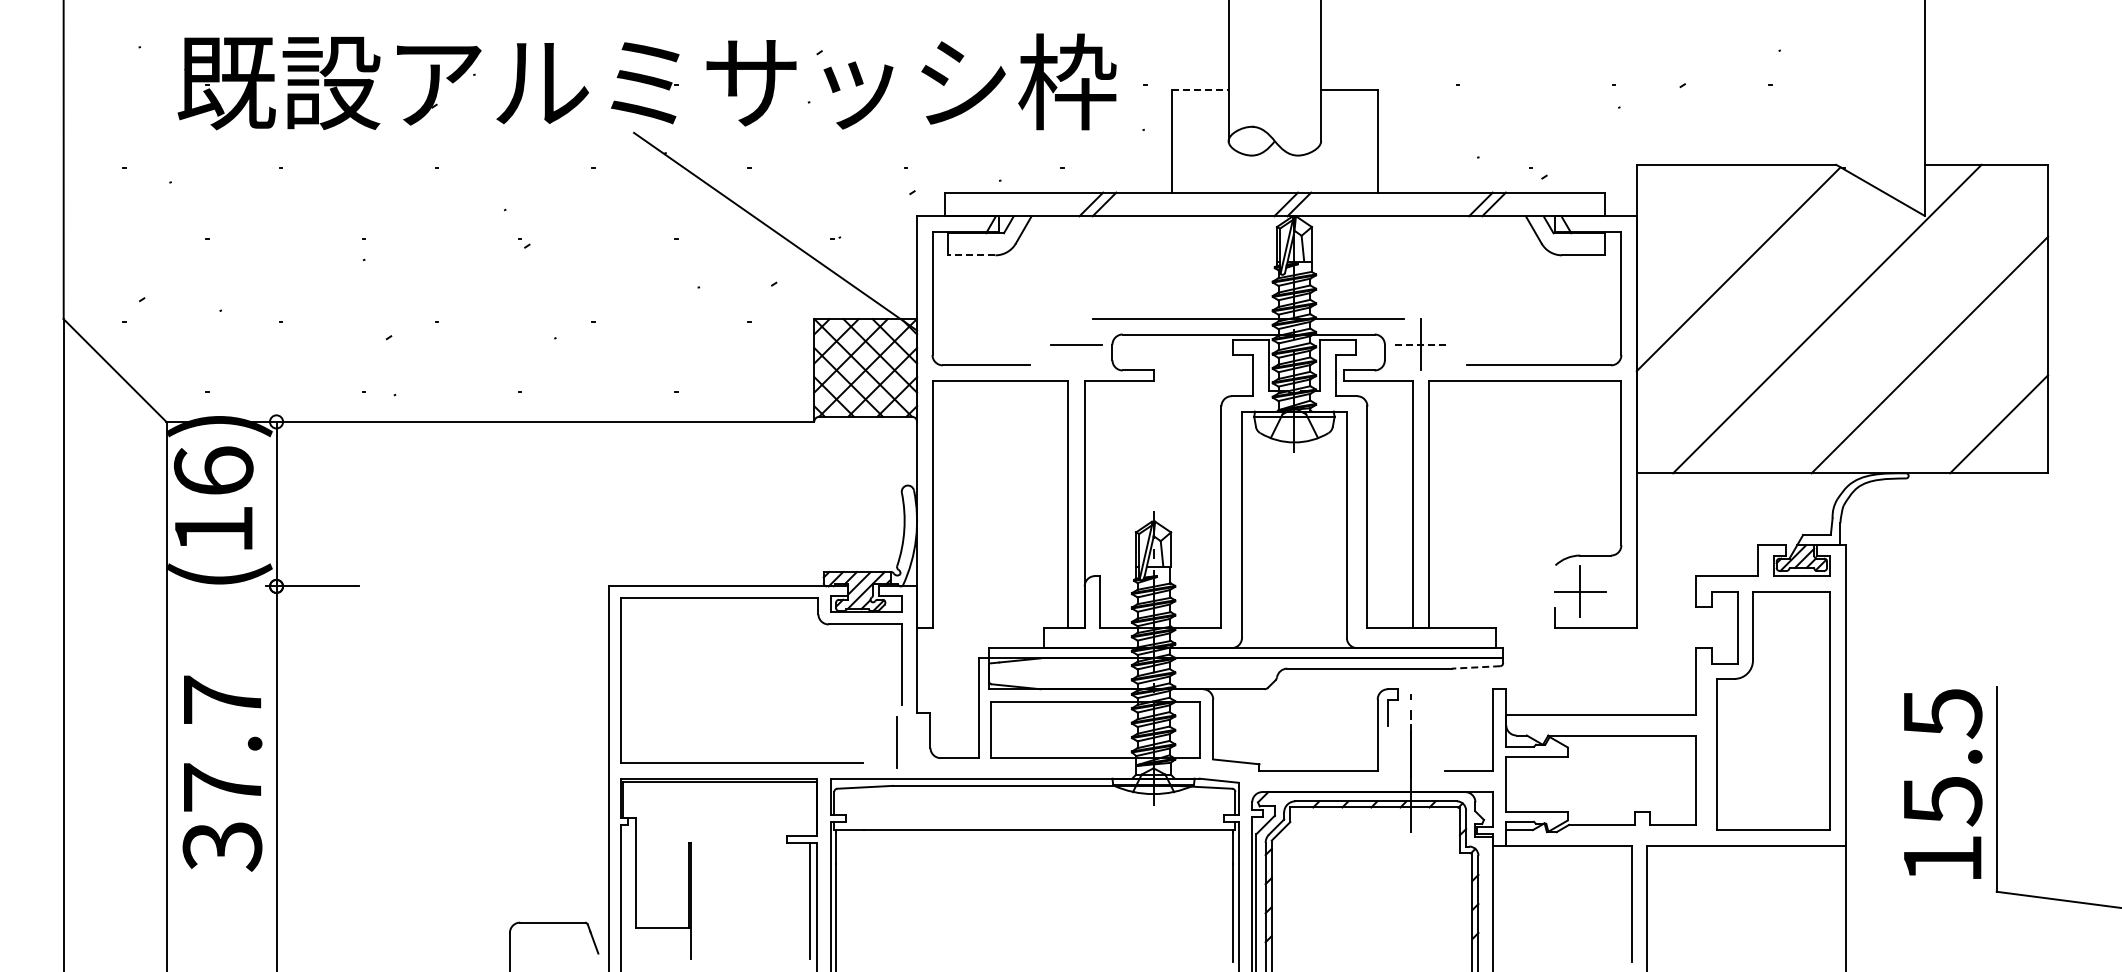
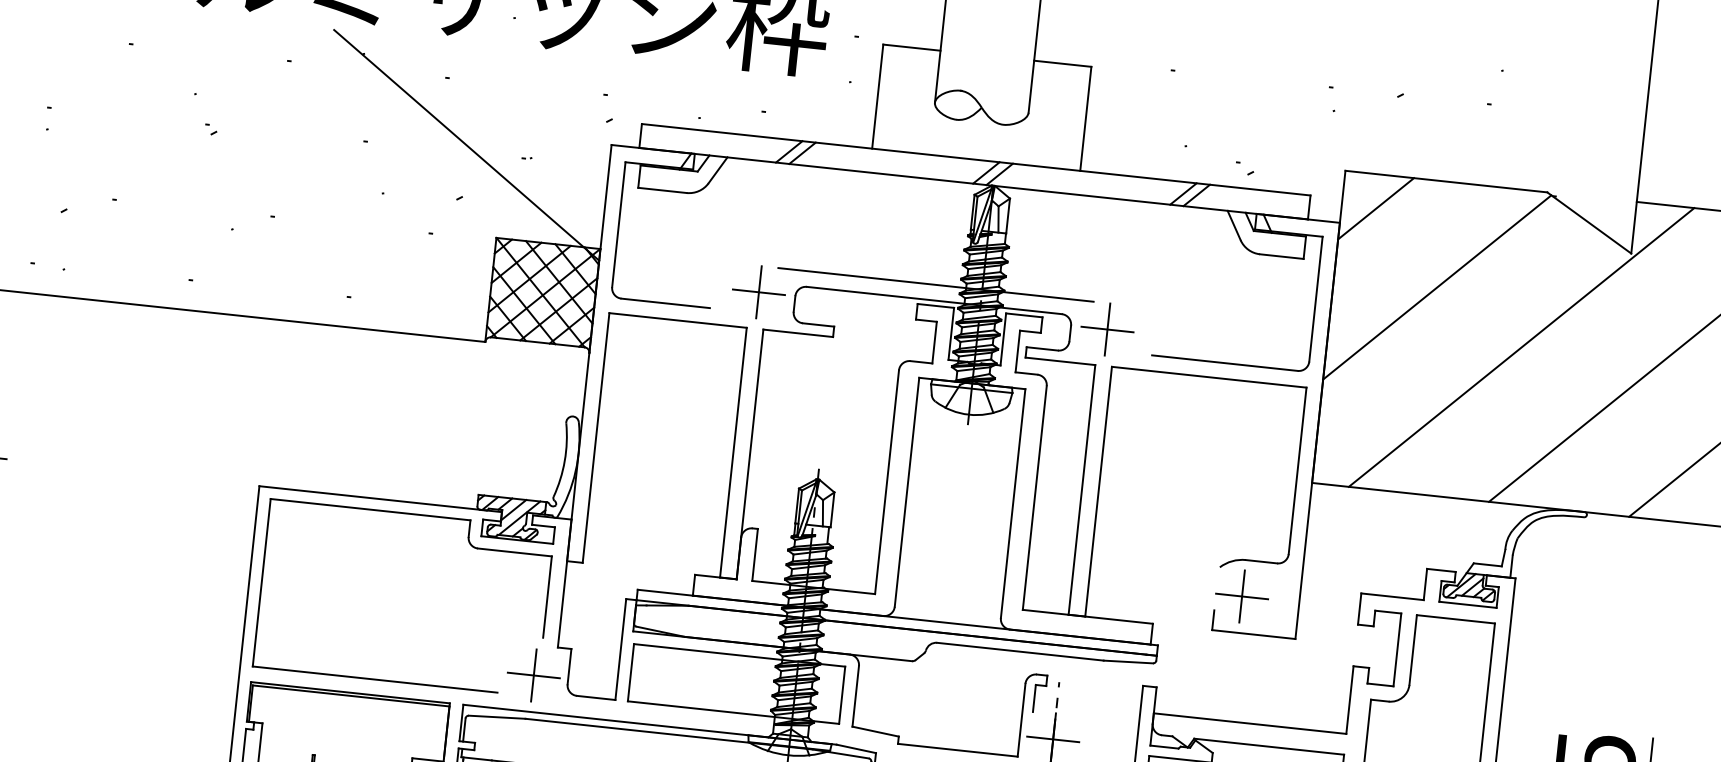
line: (1200, 89) -> (912, 47), dashed -> solid
line: (1670, 198) -> (1375, 208), added
line: (971, 255) -> (662, 190), dashed -> solid
line: (1076, 344) -> (759, 292), added
line: (1420, 344) -> (1107, 329), dashed -> solid
line: (1475, 667) -> (1127, 662), dashed -> solid
line: (896, 742) -> (533, 675), added
line: (1410, 750) -> (1053, 738), added

